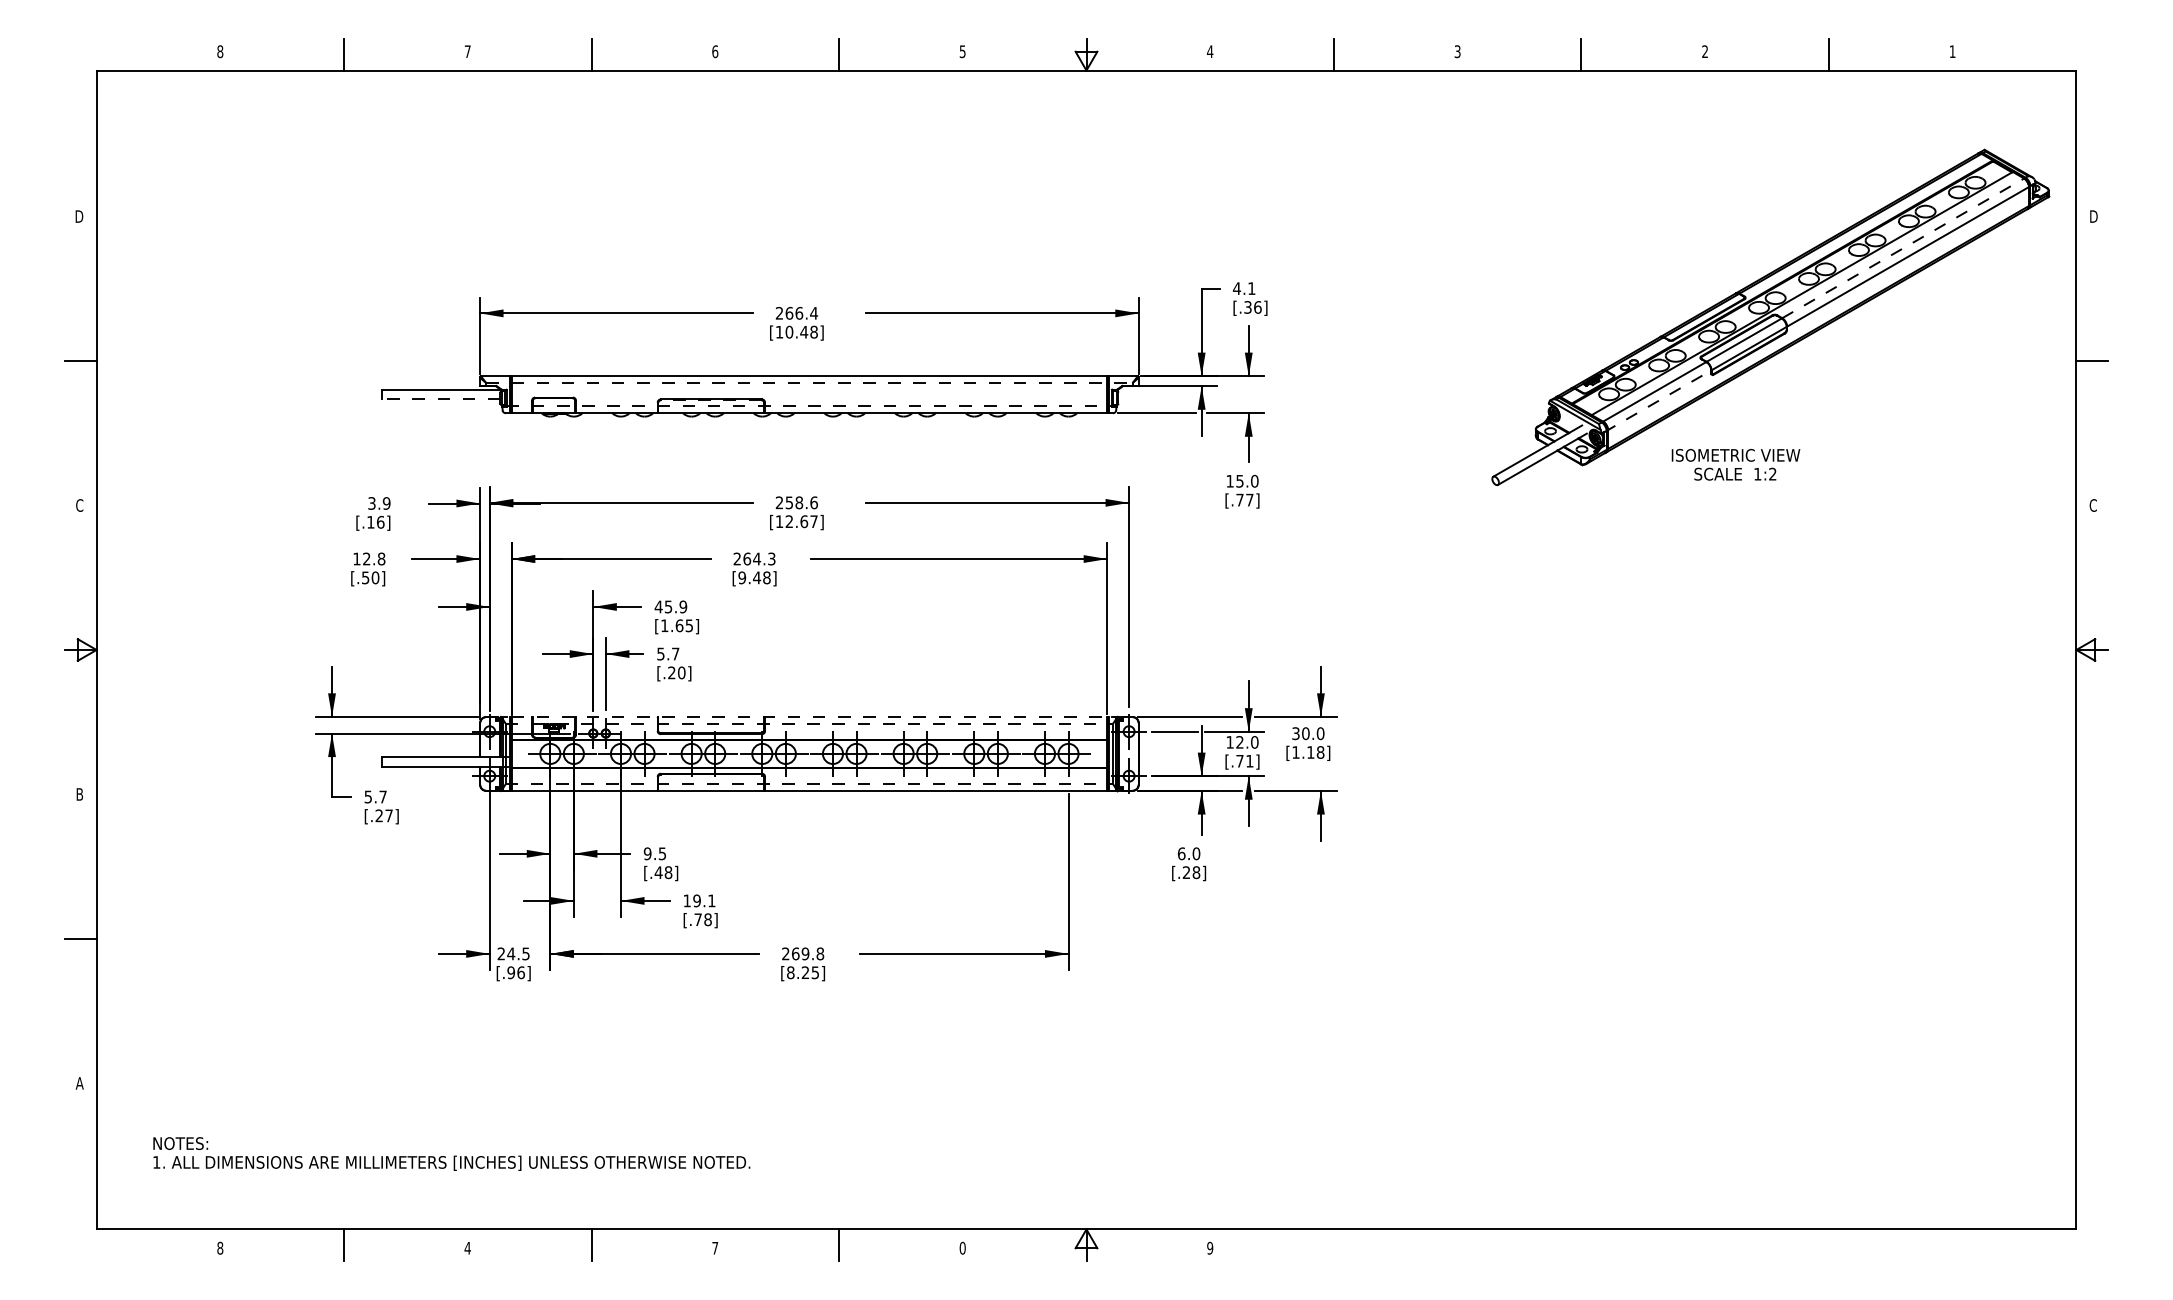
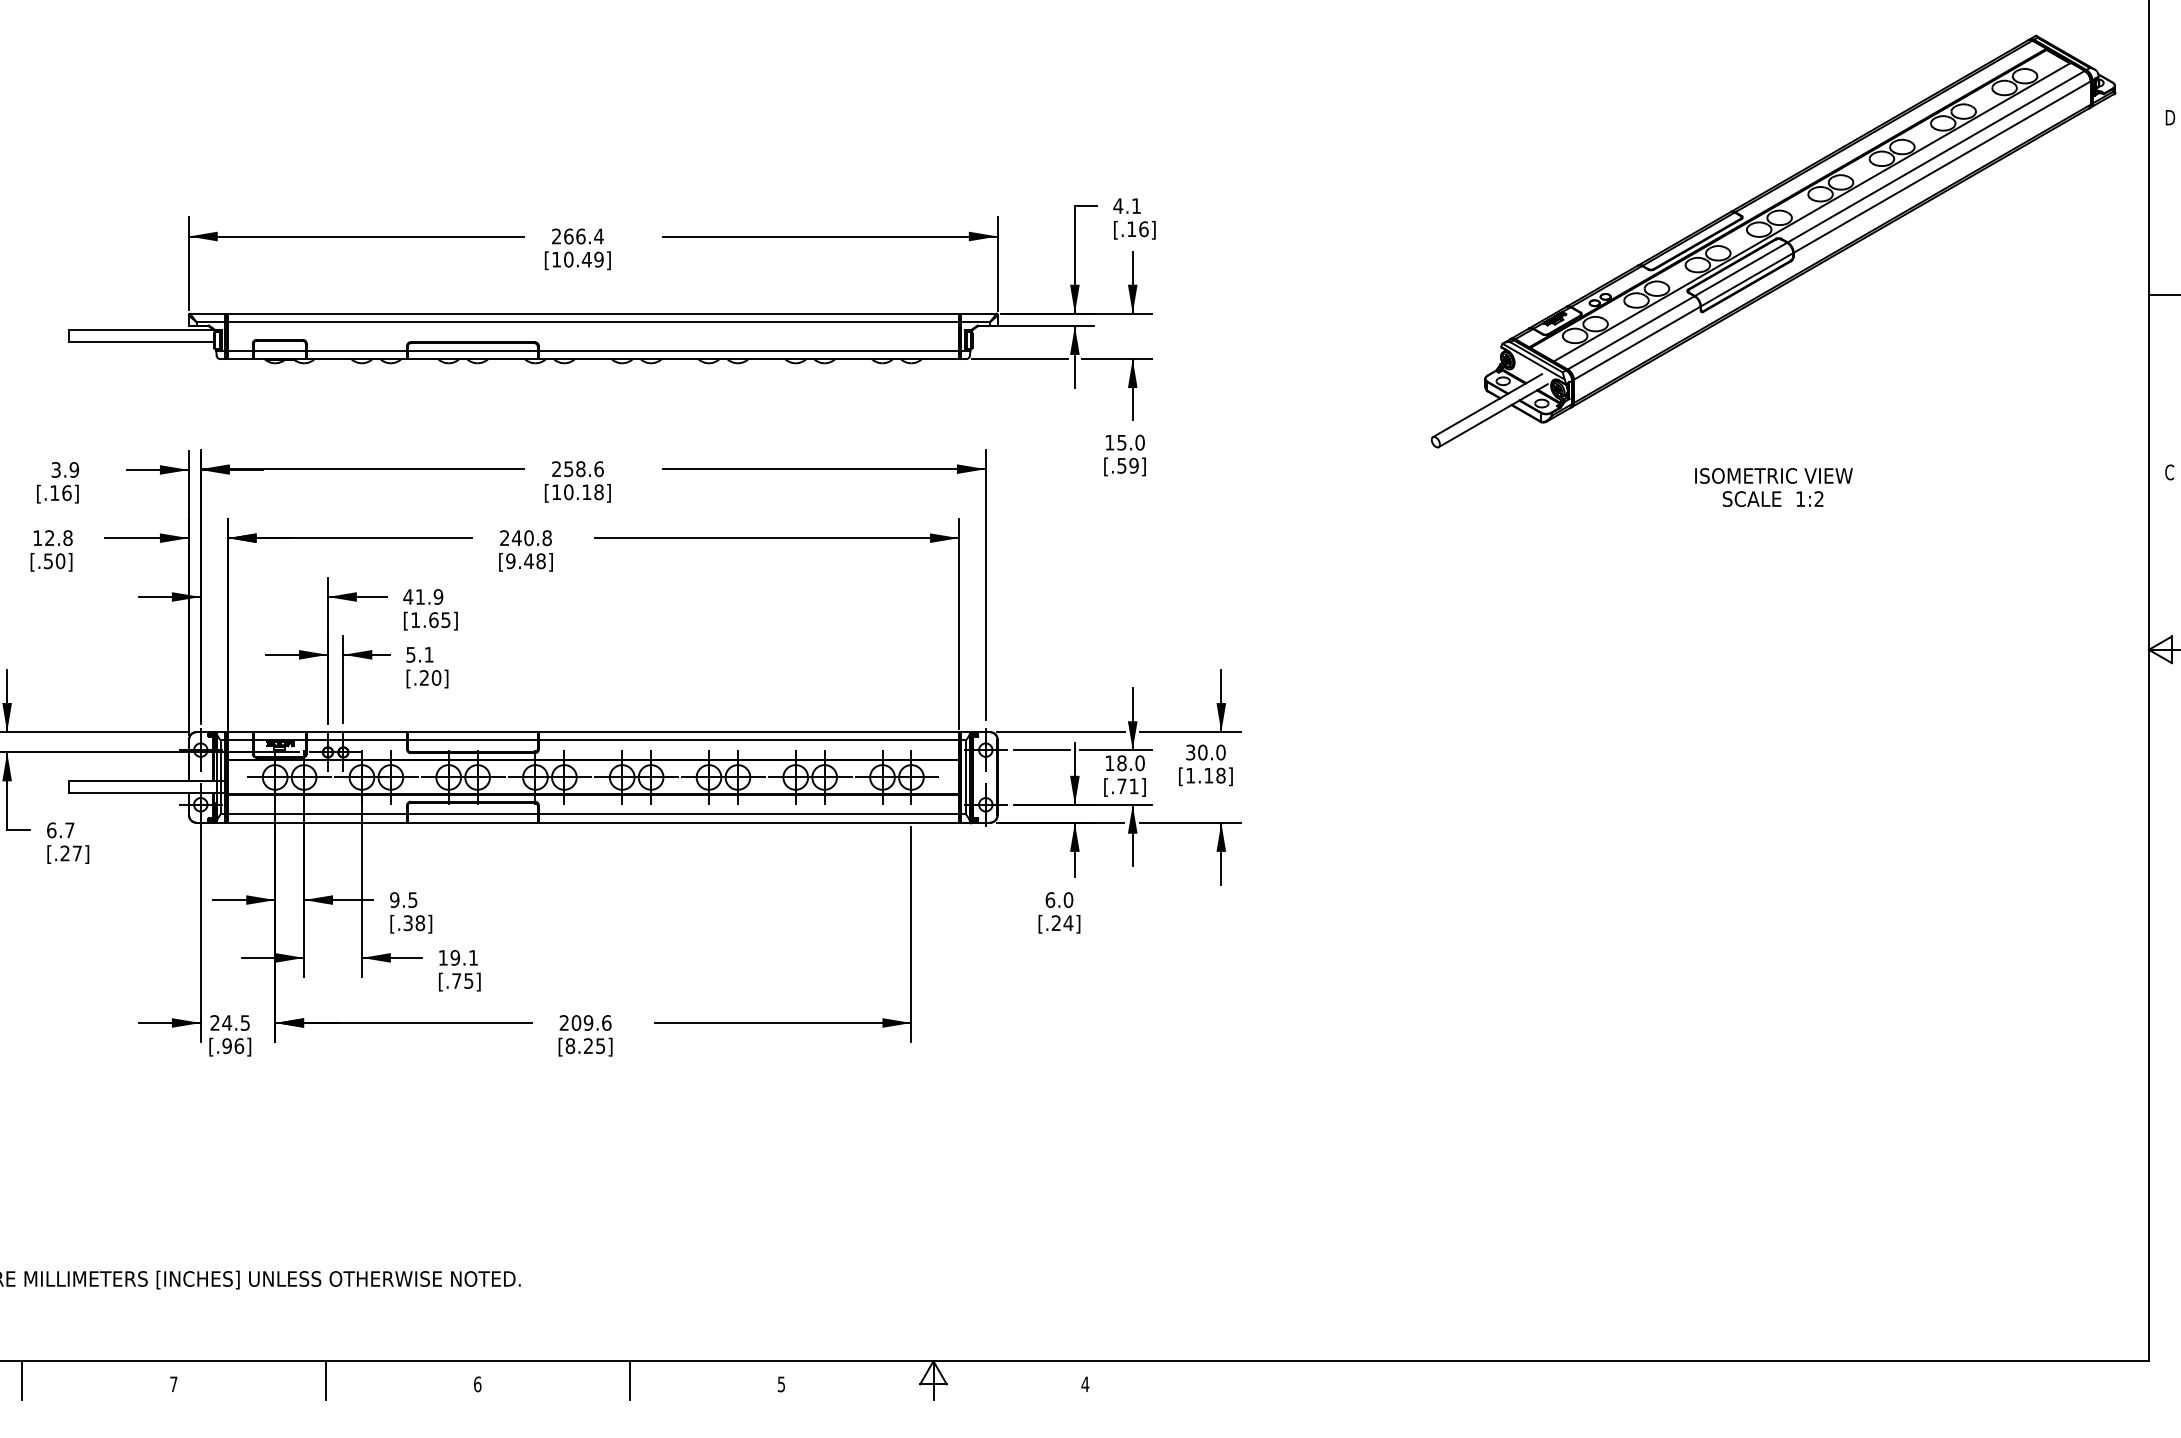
line: (1905, 246) -> (1939, 154), dashed -> solid
text: (1247, 307) -> (1131, 229), [.36] -> [.16]
text: (813, 332) -> (598, 260), [10.48] -> [10.49]
line: (809, 383) -> (593, 322), dashed -> solid
line: (440, 399) -> (140, 342), dashed -> solid
line: (711, 400) -> (473, 343), dashed -> solid
line: (1657, 401) -> (1634, 344), dashed -> solid
line: (809, 406) -> (593, 350), dashed -> solid
text: (1735, 464) -> (1773, 487), moved
text: (1244, 499) -> (1127, 465), [.77] -> [.59]
text: (801, 521) -> (583, 492), [12.67] -> [10.18]
text: (759, 558) -> (532, 537), 264.3 -> 240.8
text: (668, 606) -> (420, 596), 45.9 -> 41.9
text: (675, 653) -> (428, 654), 5.7 -> 5.1
line: (809, 716) -> (593, 731), dashed -> solid
line: (809, 723) -> (593, 740), dashed -> solid
text: (1239, 742) -> (1121, 763), 12.0 -> 18.0
line: (809, 784) -> (593, 814), dashed -> solid
text: (368, 796) -> (51, 829), 5.7 -> 6.7
text: (658, 872) -> (408, 923), [.48] -> [.38]
text: (1196, 872) -> (1068, 923), [.28] -> [.24]
text: (707, 919) -> (468, 980), [.78] -> [.75]
text: (808, 953) -> (592, 1022), 269.8 -> 209.6
text: (715, 1247) -> (477, 1383), 7 -> 6
text: (962, 1247) -> (781, 1383), 0 -> 5
text: (1210, 1247) -> (1085, 1383), 9 -> 4
text: (467, 1248) -> (173, 1384), 4 -> 7

